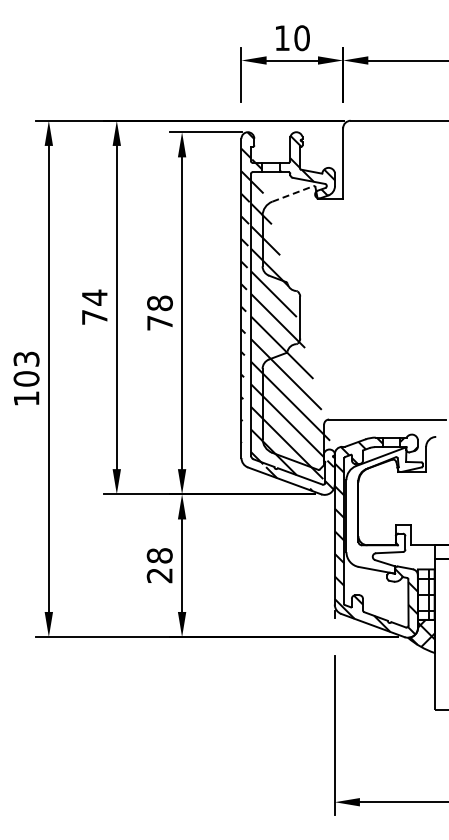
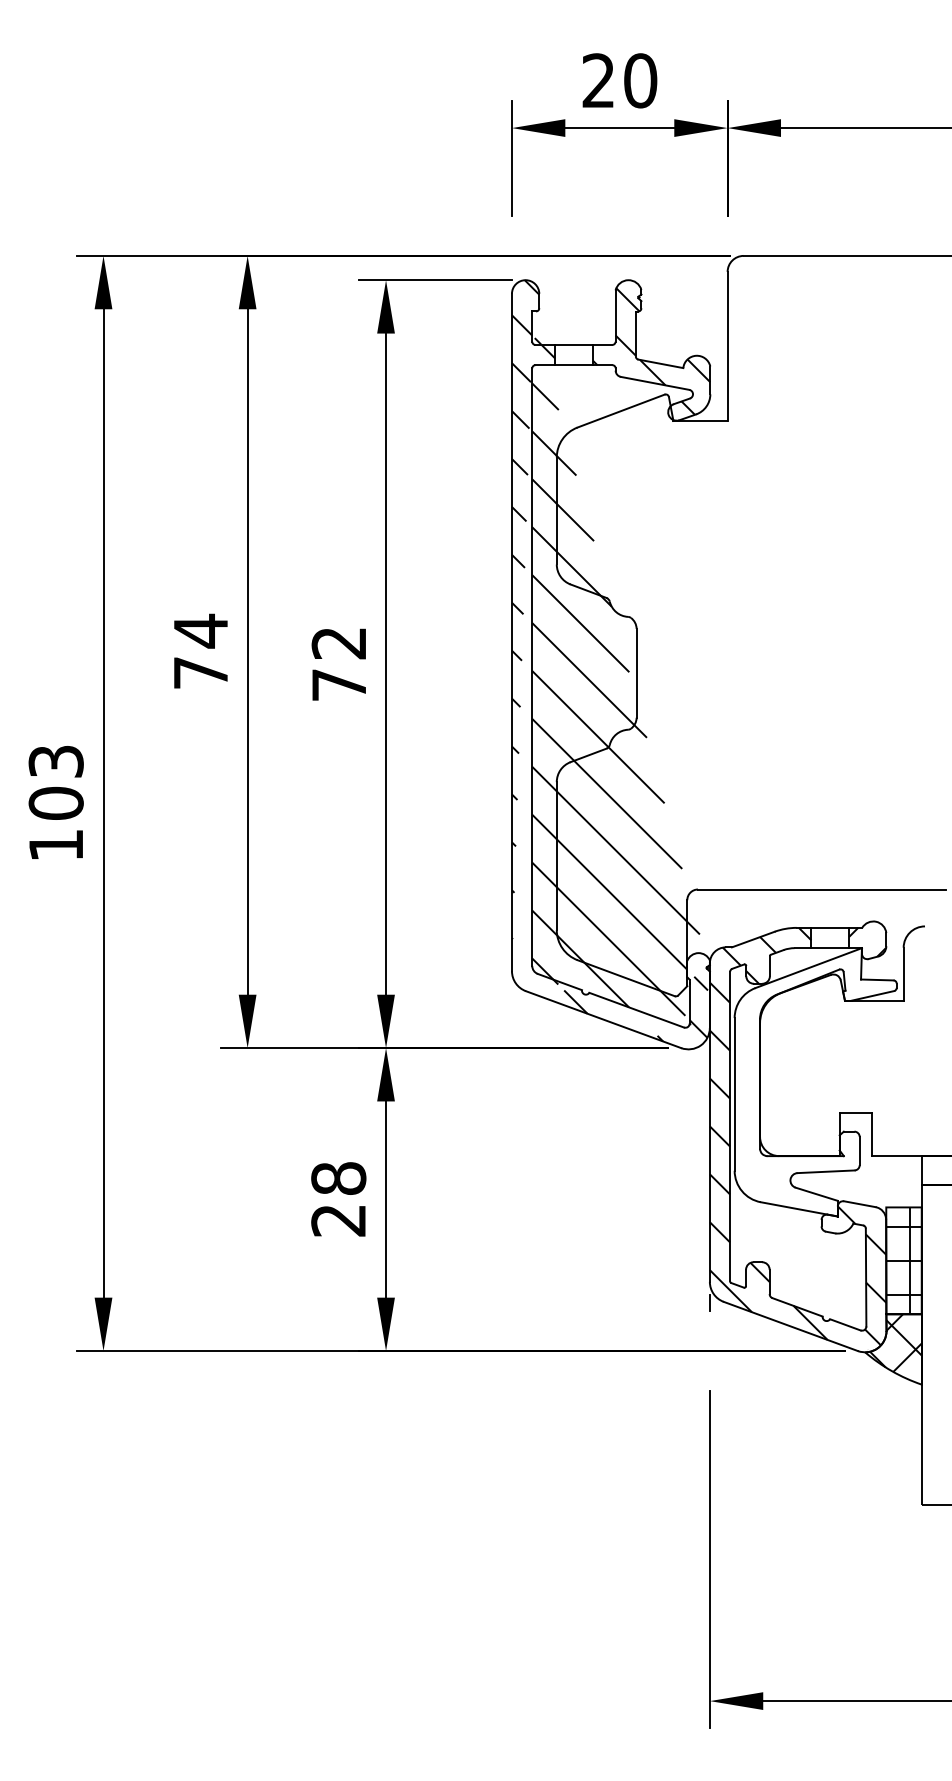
text: (281, 37) -> (596, 79), 10 -> 20
line: (292, 193) -> (620, 410), dashed -> solid
text: (159, 303) -> (338, 643), 78 -> 72

